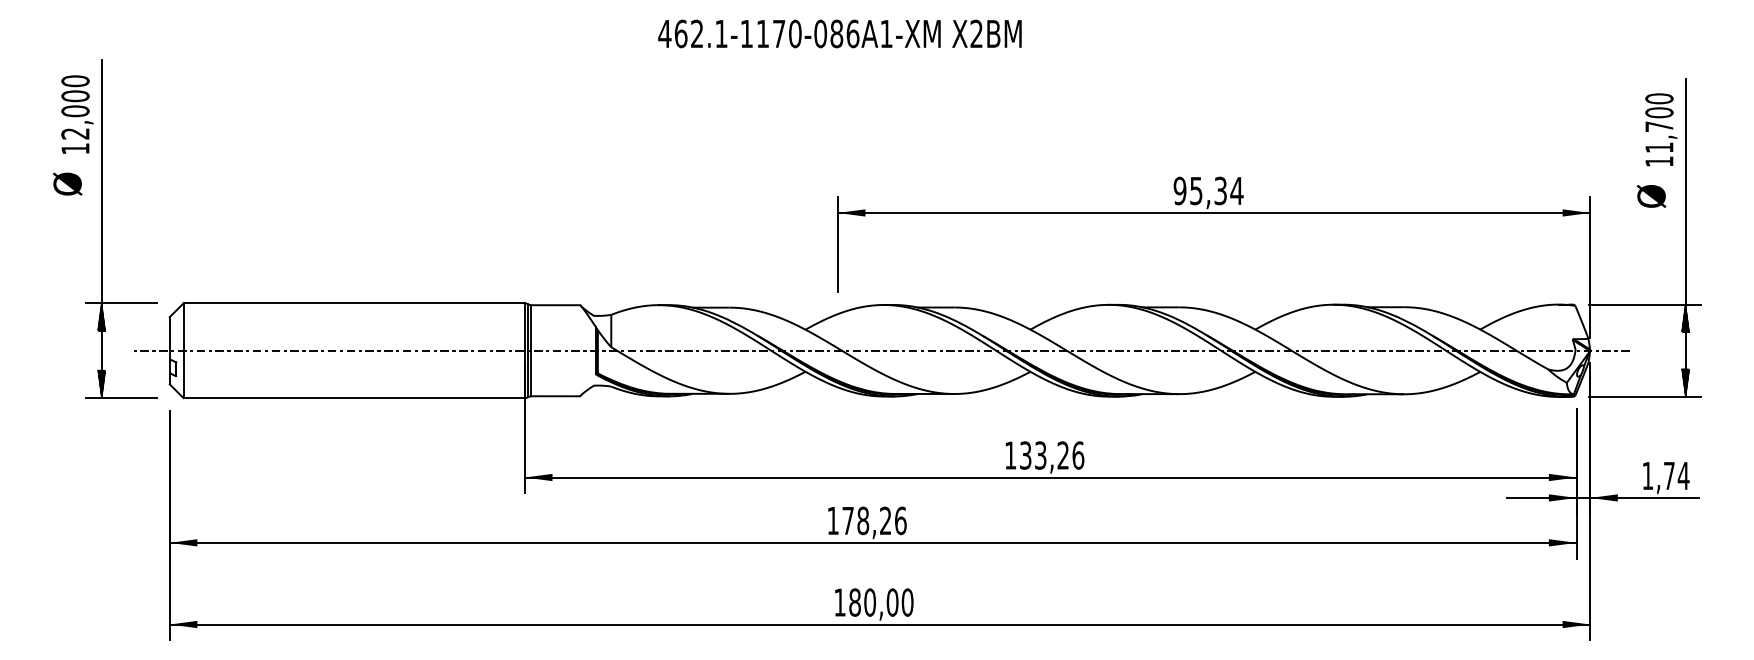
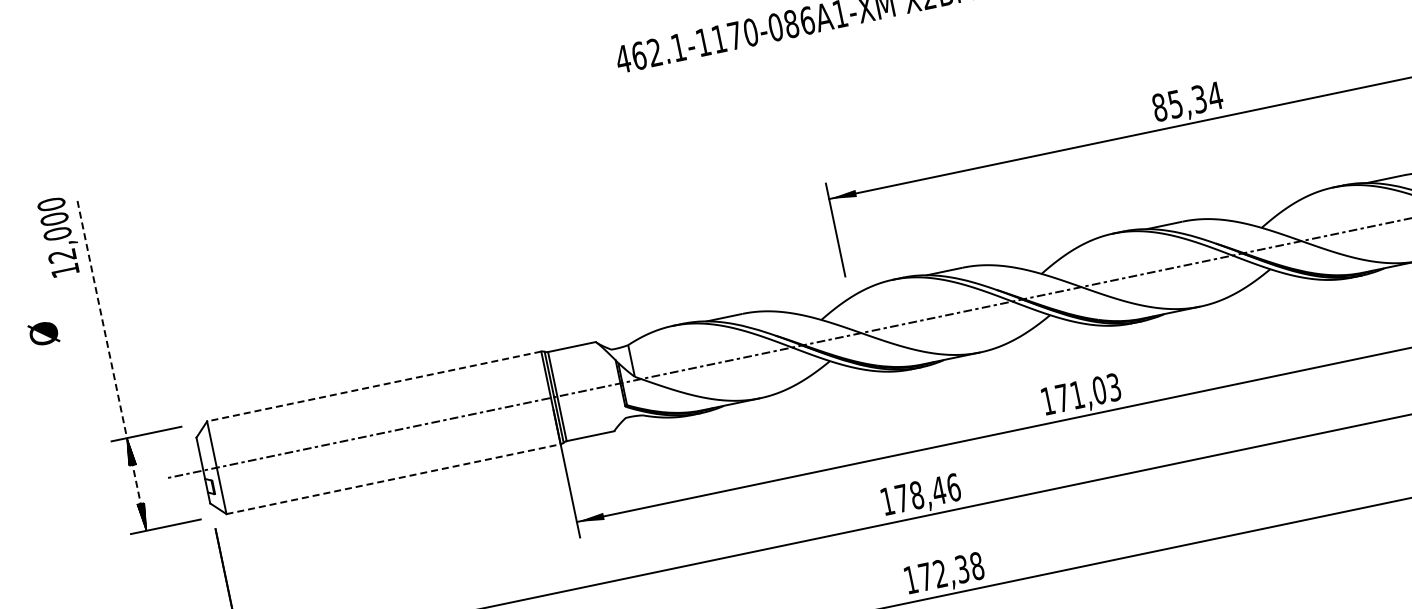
text: (77, 114) -> (60, 236), moved
text: (67, 183) -> (43, 333), moved
text: (1179, 190) -> (1158, 107), 95,34 -> 85,34
line: (101, 228) -> (111, 364), solid -> dashed
line: (354, 303) -> (374, 386), solid -> dashed
line: (354, 398) -> (393, 479), solid -> dashed
text: (1052, 455) -> (1088, 392), 133,26 -> 171,03
text: (885, 520) -> (938, 490), 178,26 -> 178,46
text: (881, 602) -> (951, 571), 180,00 -> 172,38

